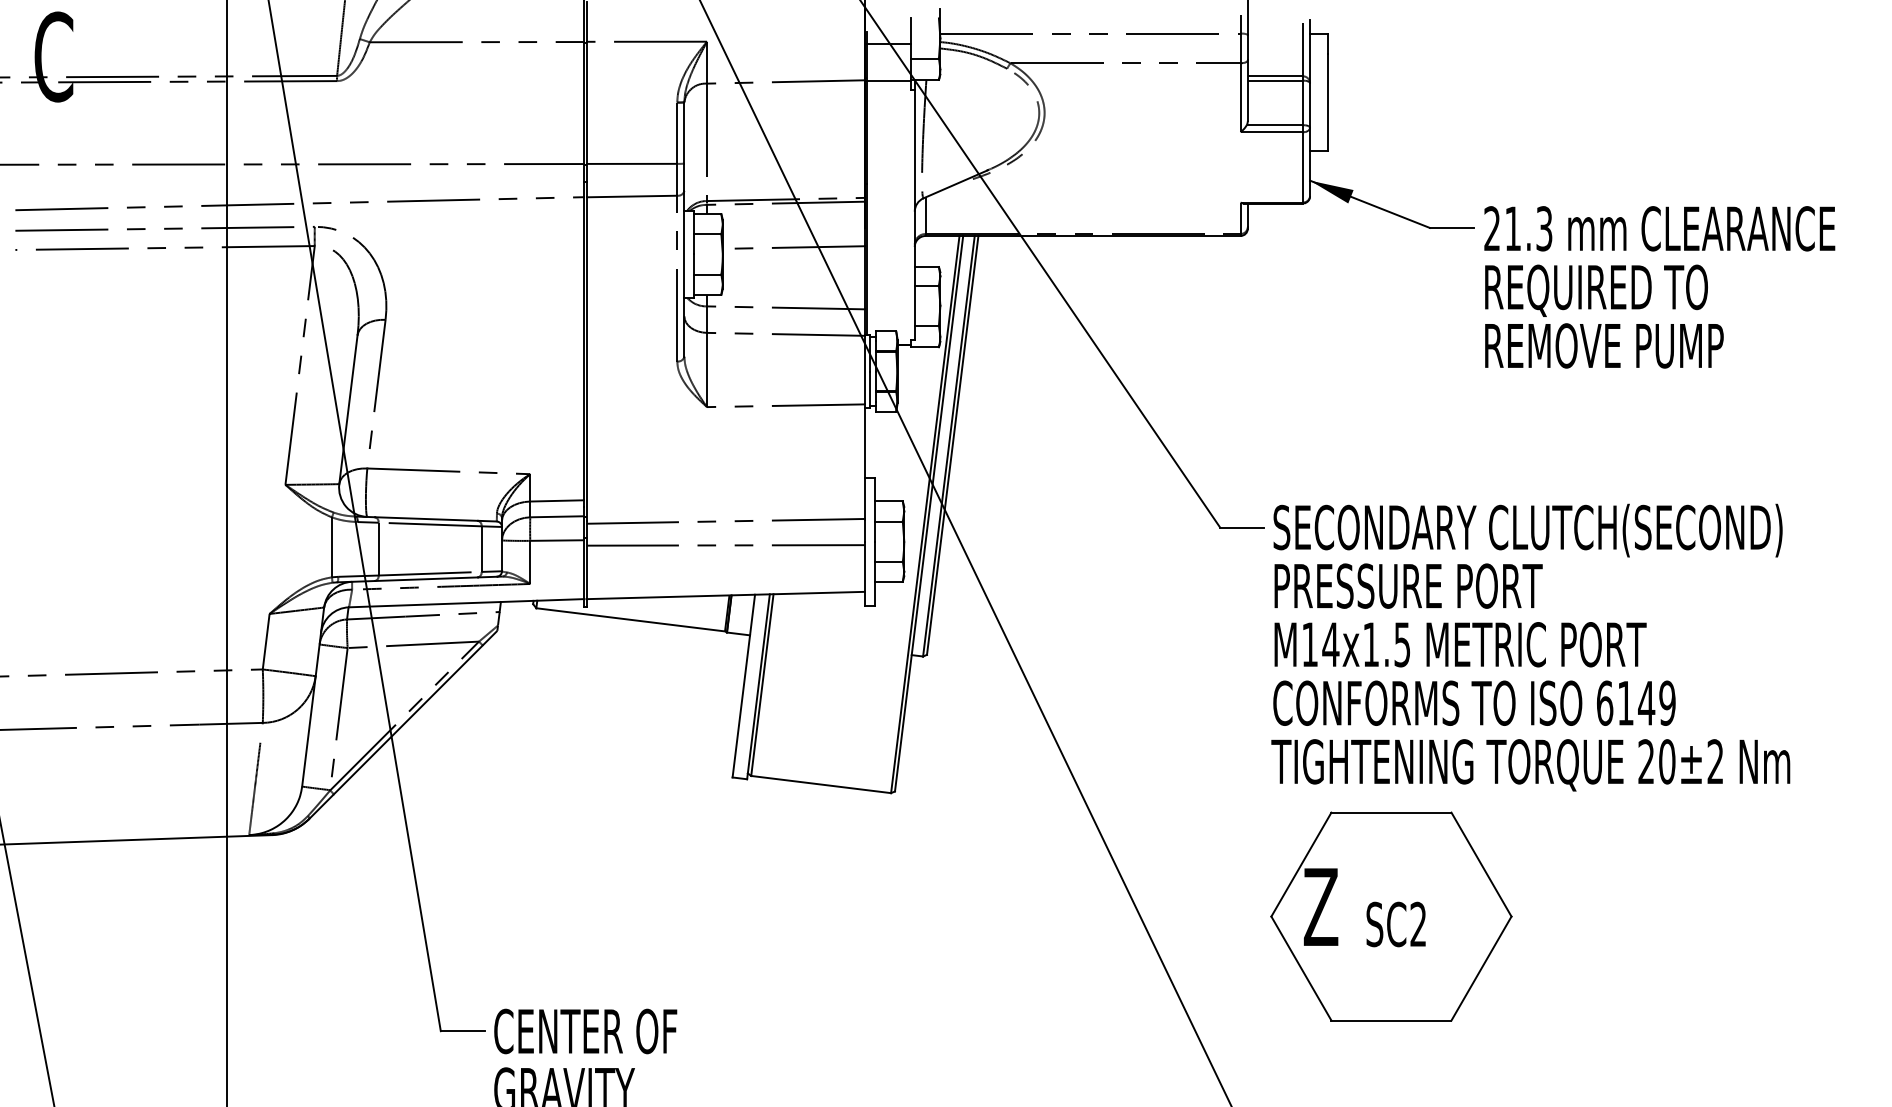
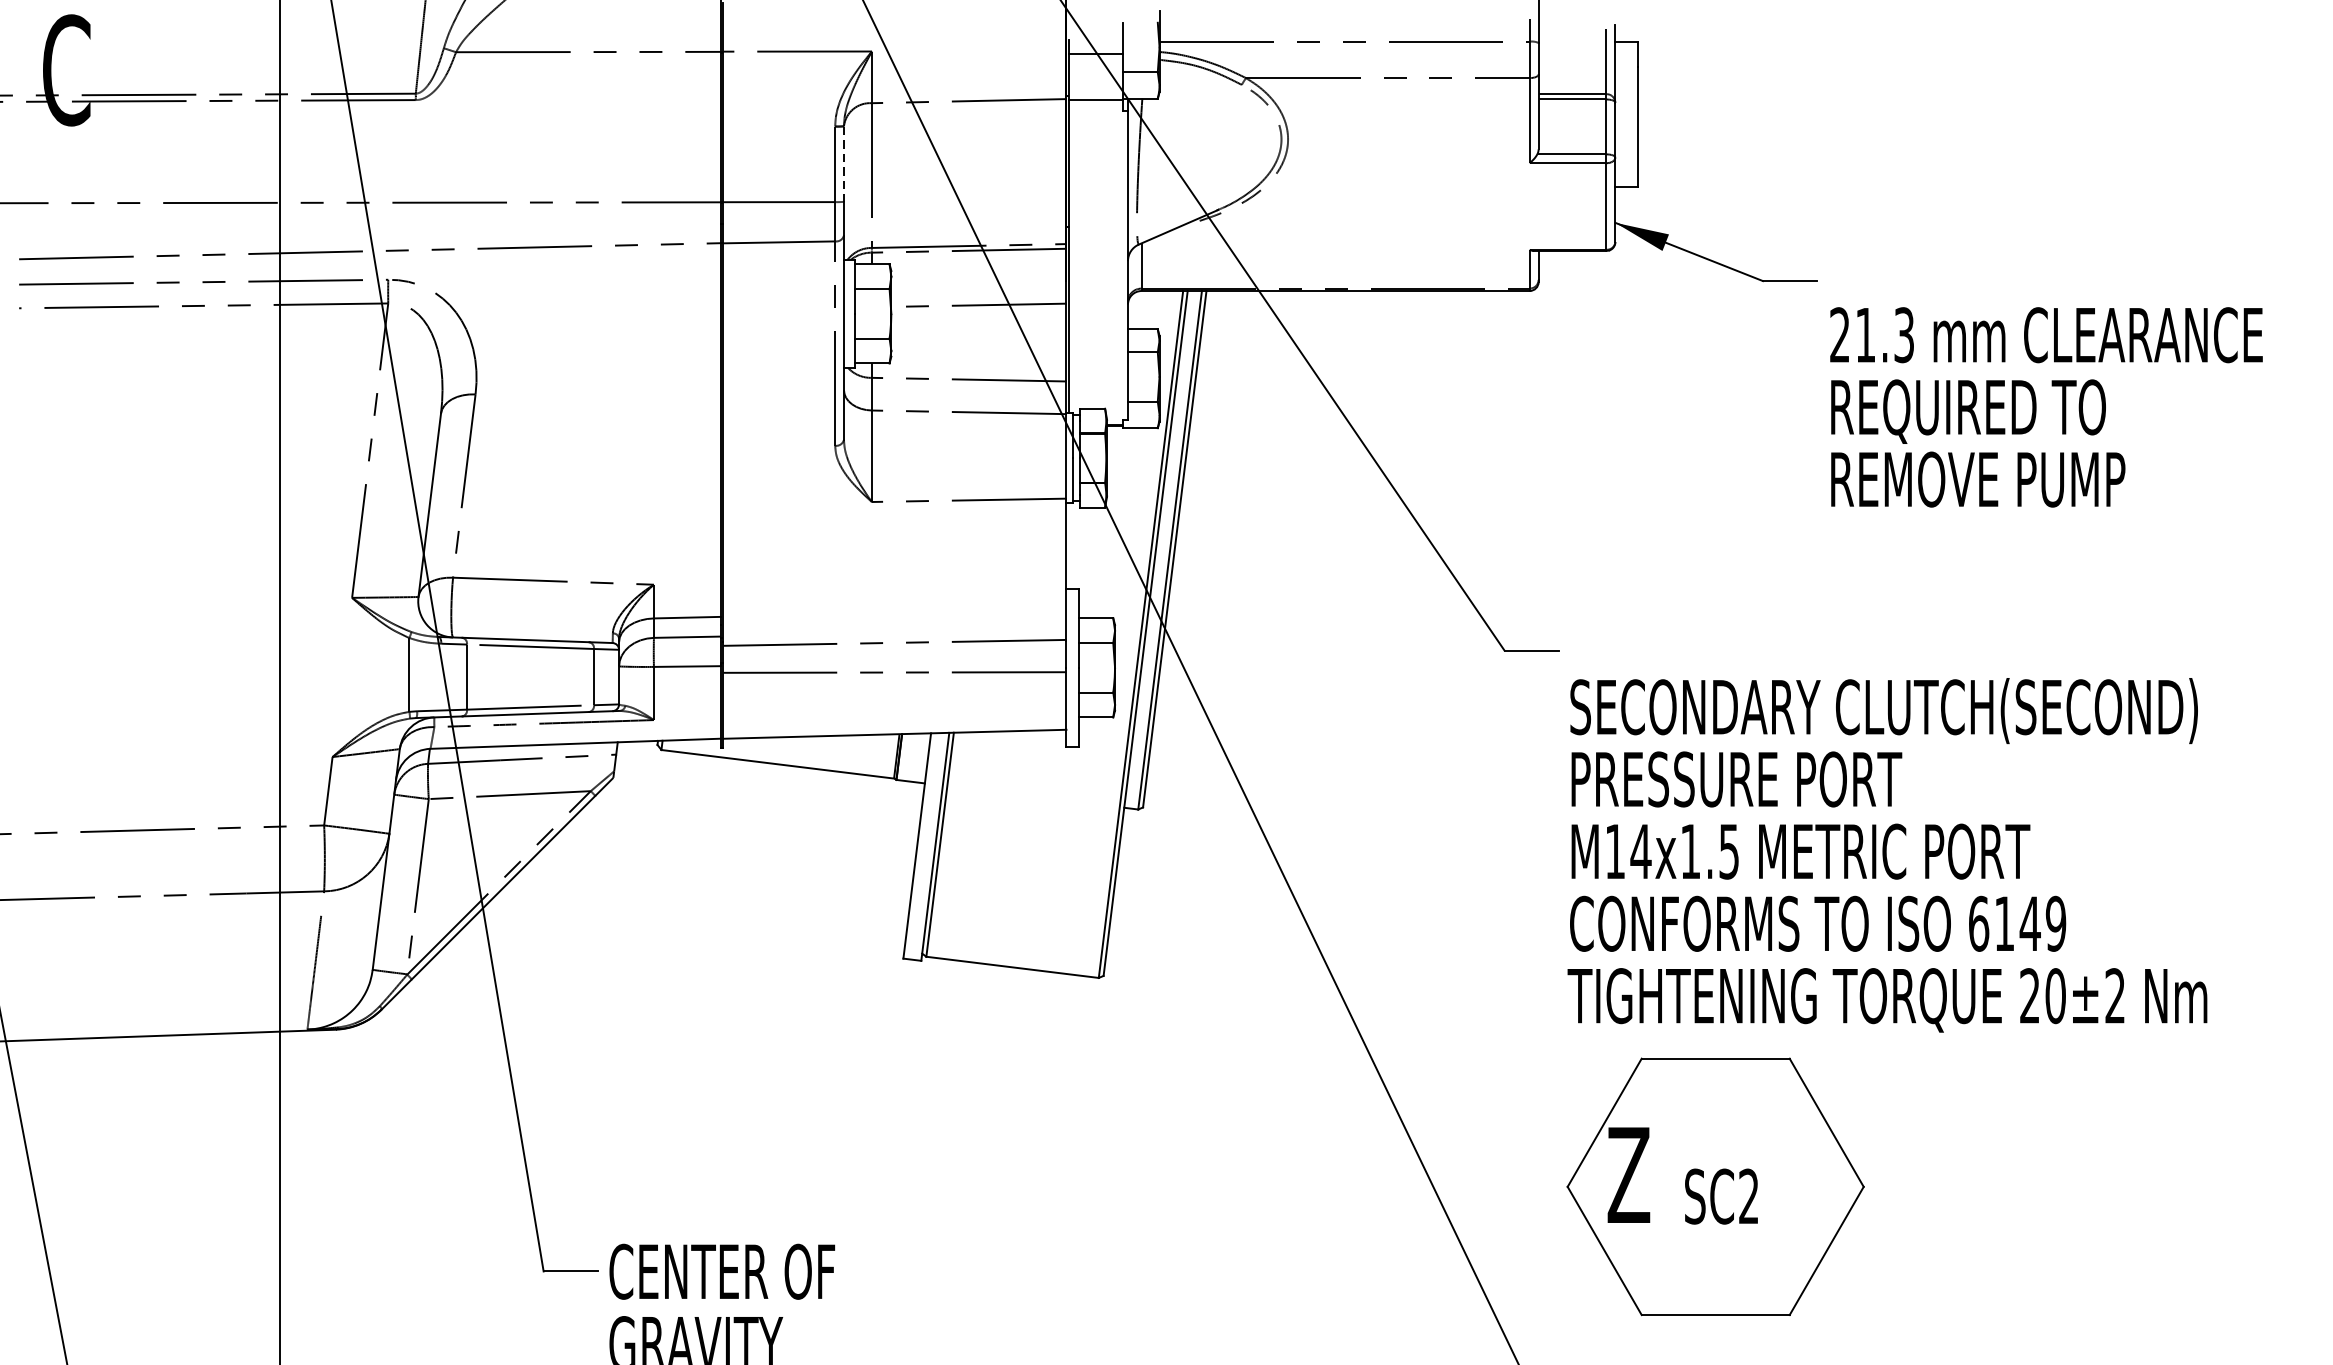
line: (684, 133) -> (844, 164), solid -> dashed
text: (1659, 287) -> (2046, 407), moved
part: (1530, 762) -> (1887, 996), moved

